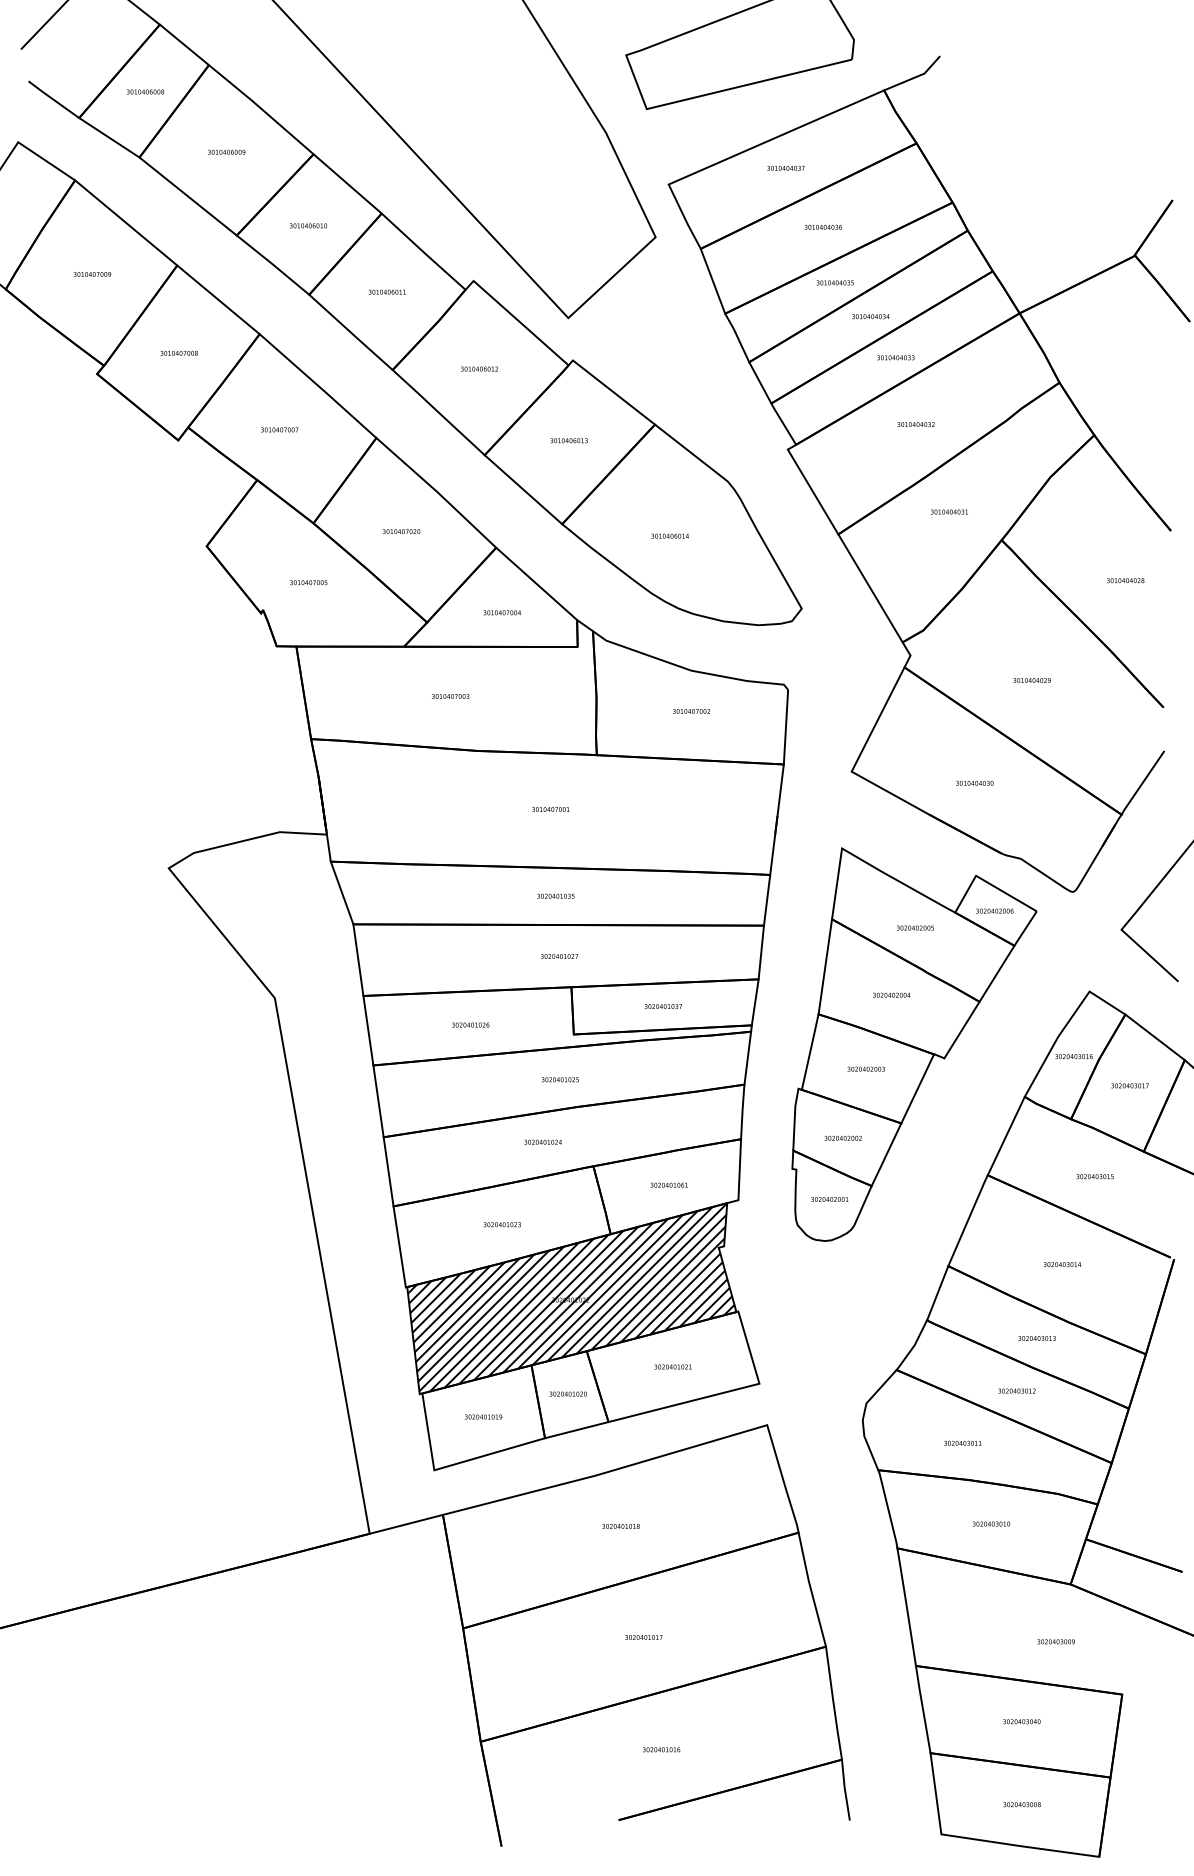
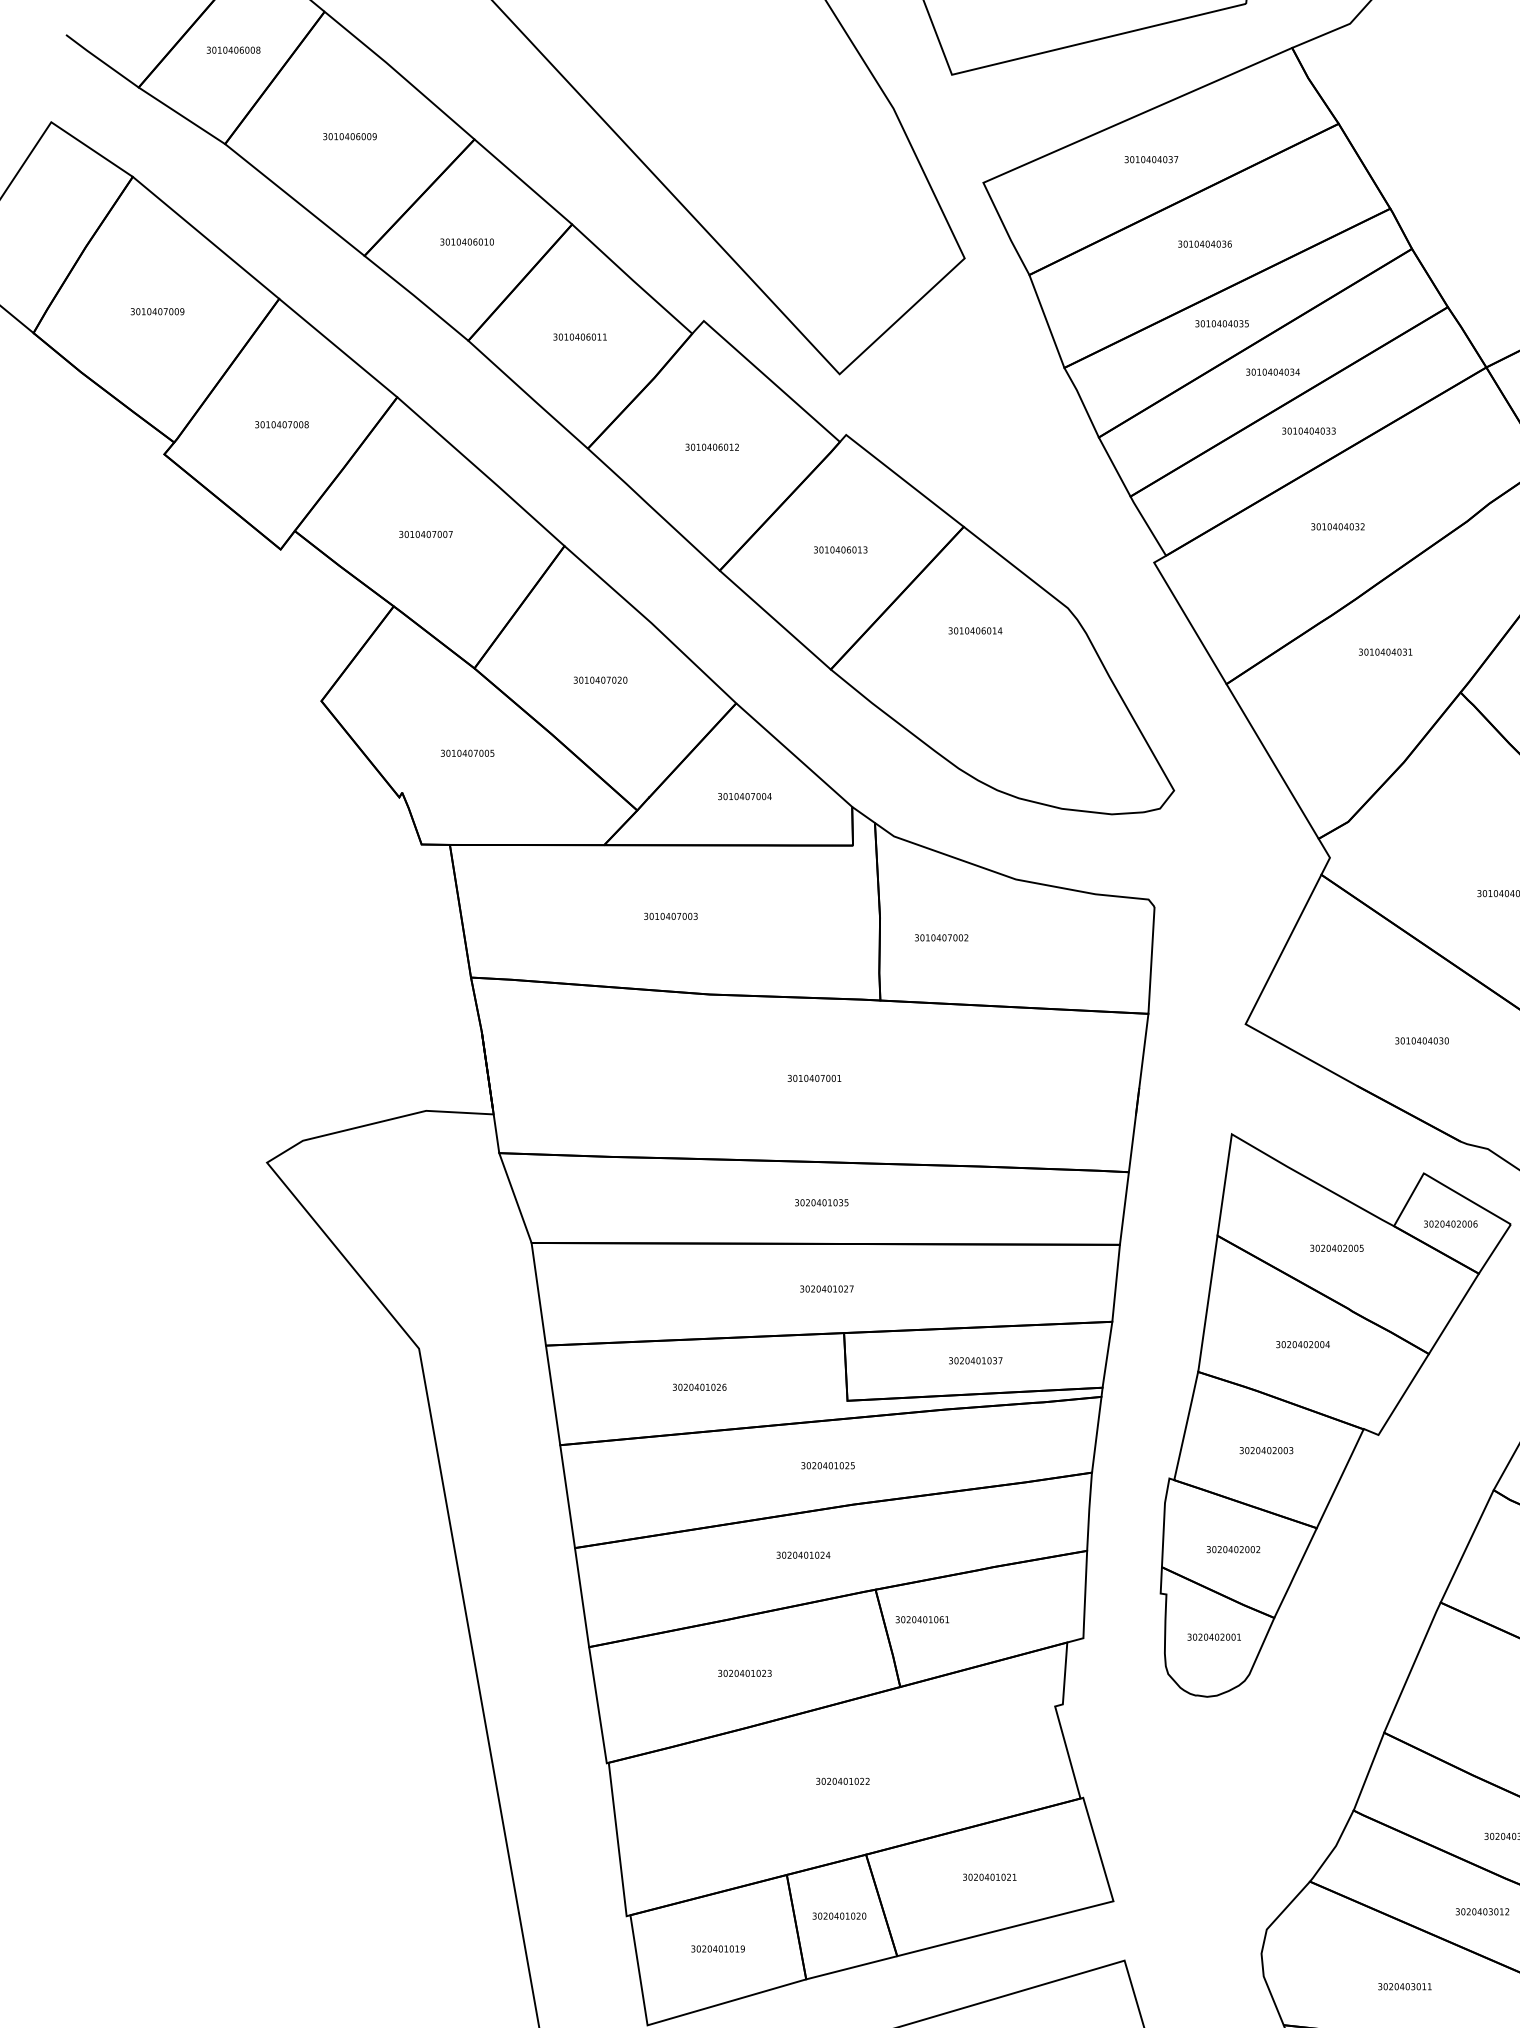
text: (669, 535) -> (974, 629), moved
text: (691, 711) -> (941, 937), moved
text: (668, 1184) -> (921, 1618), moved
hatch: (571, 1297) -> (844, 1777), removed

